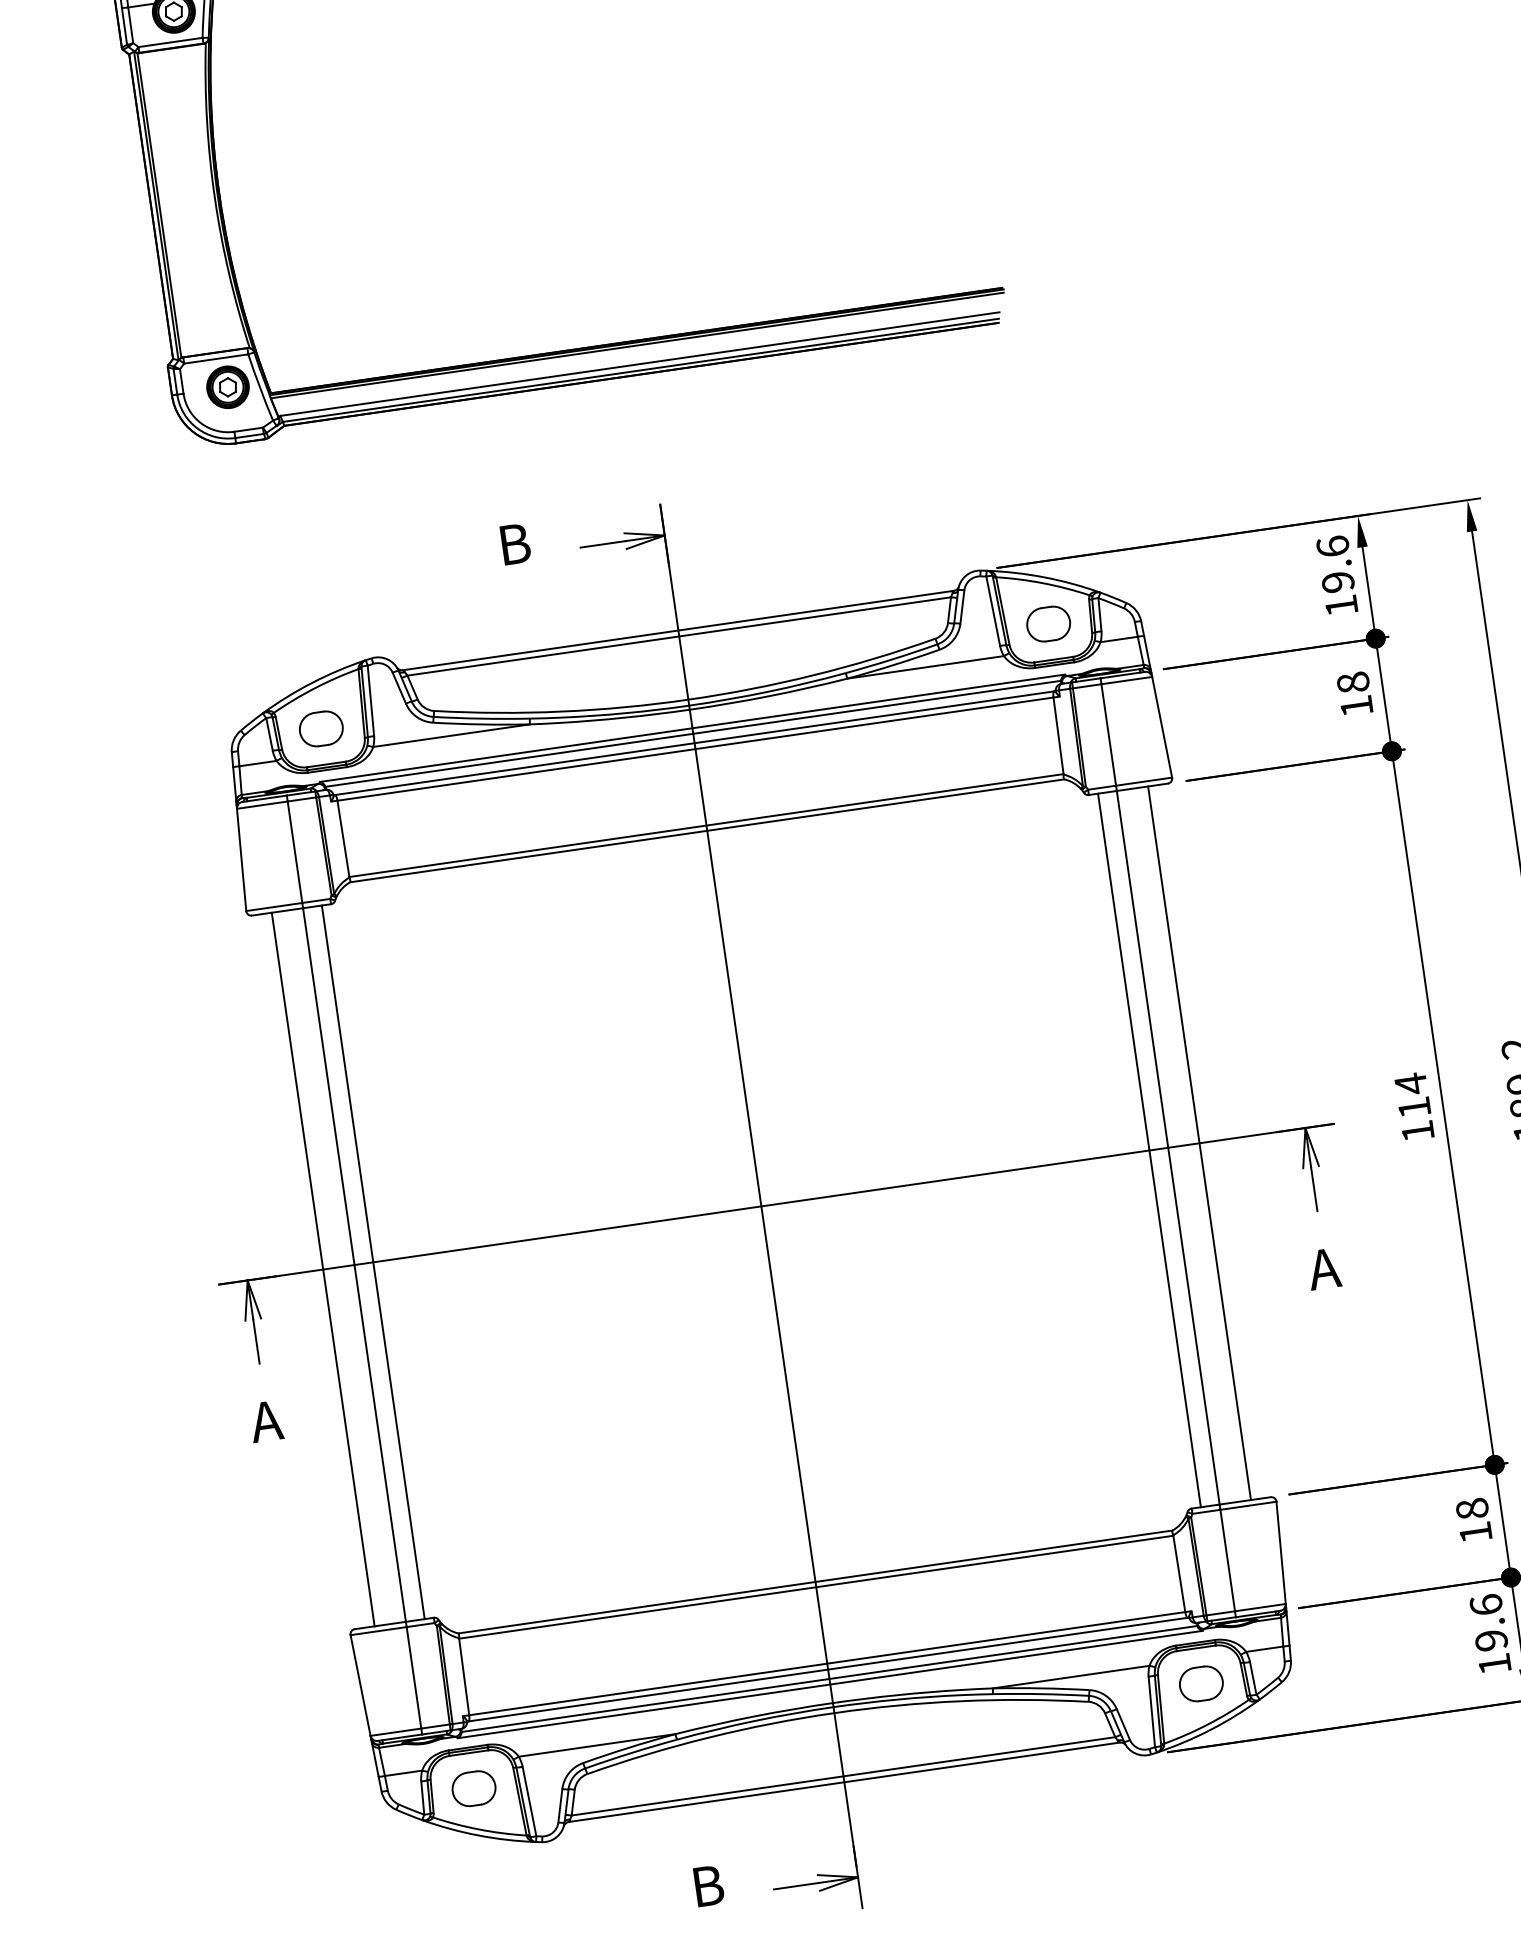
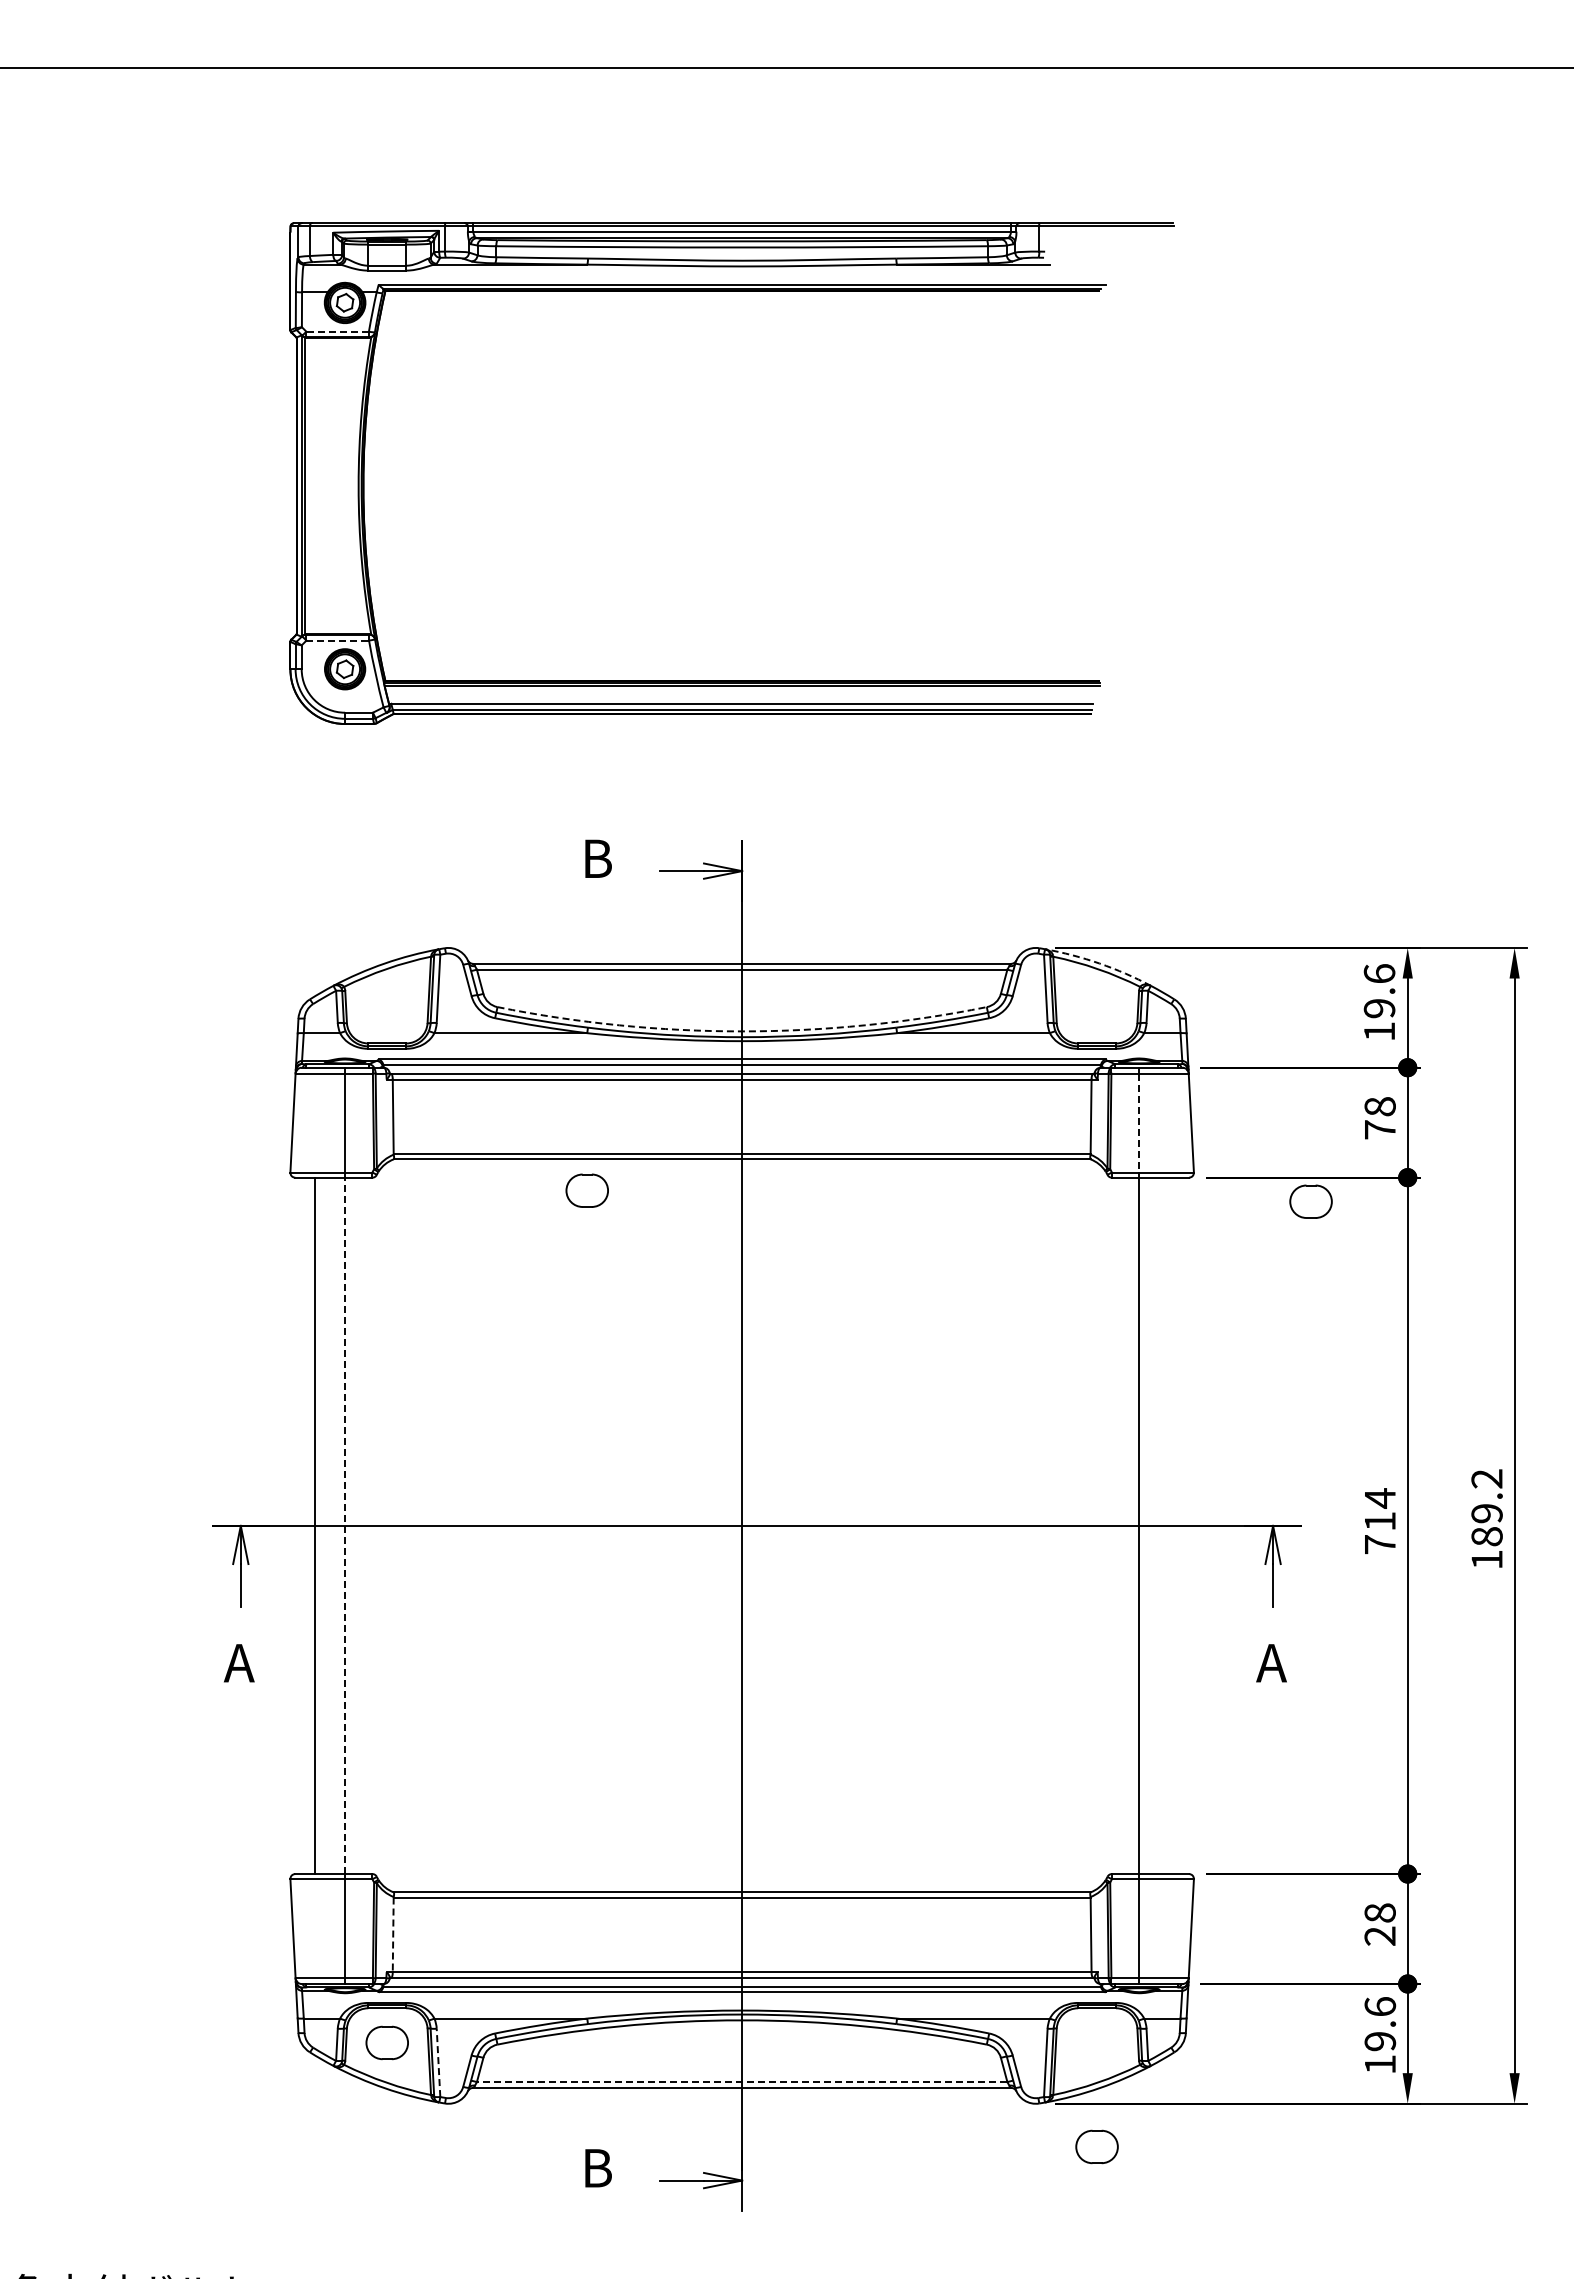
line: (170, 42) -> (337, 331), solid -> dashed
line: (216, 358) -> (338, 640), solid -> dashed
arc: (1044, 577) -> (1099, 963), solid -> dashed
part: (1048, 623) -> (1310, 1201), moved
arc: (688, 699) -> (742, 1031), solid -> dashed
text: (1356, 705) -> (1380, 1129), 18 -> 78
part: (320, 728) -> (586, 1190), moved
line: (1109, 735) -> (1139, 1123), solid -> dashed
text: (1418, 1131) -> (1380, 1544), 114 -> 714
line: (1199, 1142) -> (1169, 1525), removed
line: (1149, 1150) -> (1120, 1525), removed
line: (373, 1261) -> (363, 1525), removed
line: (354, 1264) -> (345, 1525), solid -> dashed
text: (1474, 1532) -> (1379, 1935), 18 -> 28
line: (464, 1677) -> (393, 1935), solid -> dashed
part: (1200, 1683) -> (1096, 2146), moved
line: (842, 1776) -> (741, 2082), solid -> dashed
line: (529, 1801) -> (438, 2062), solid -> dashed

